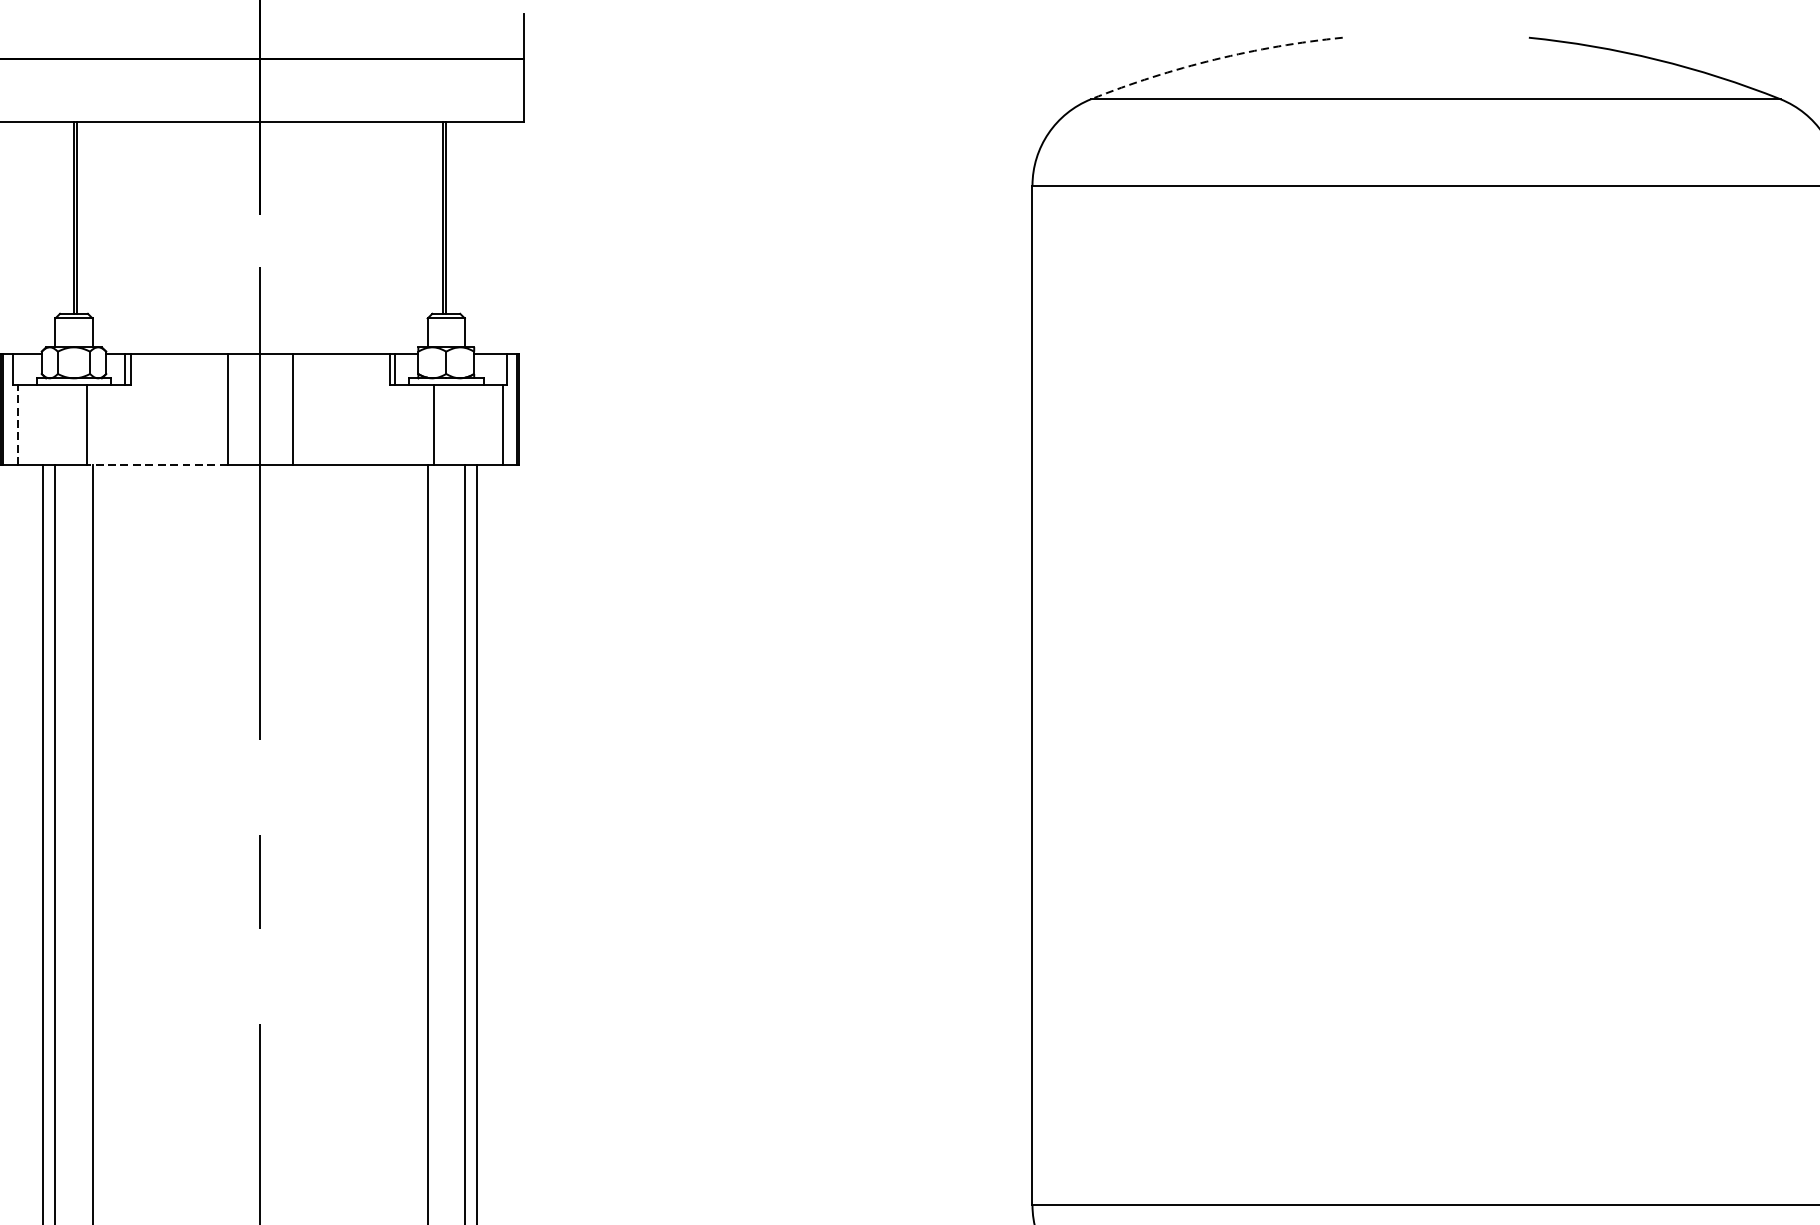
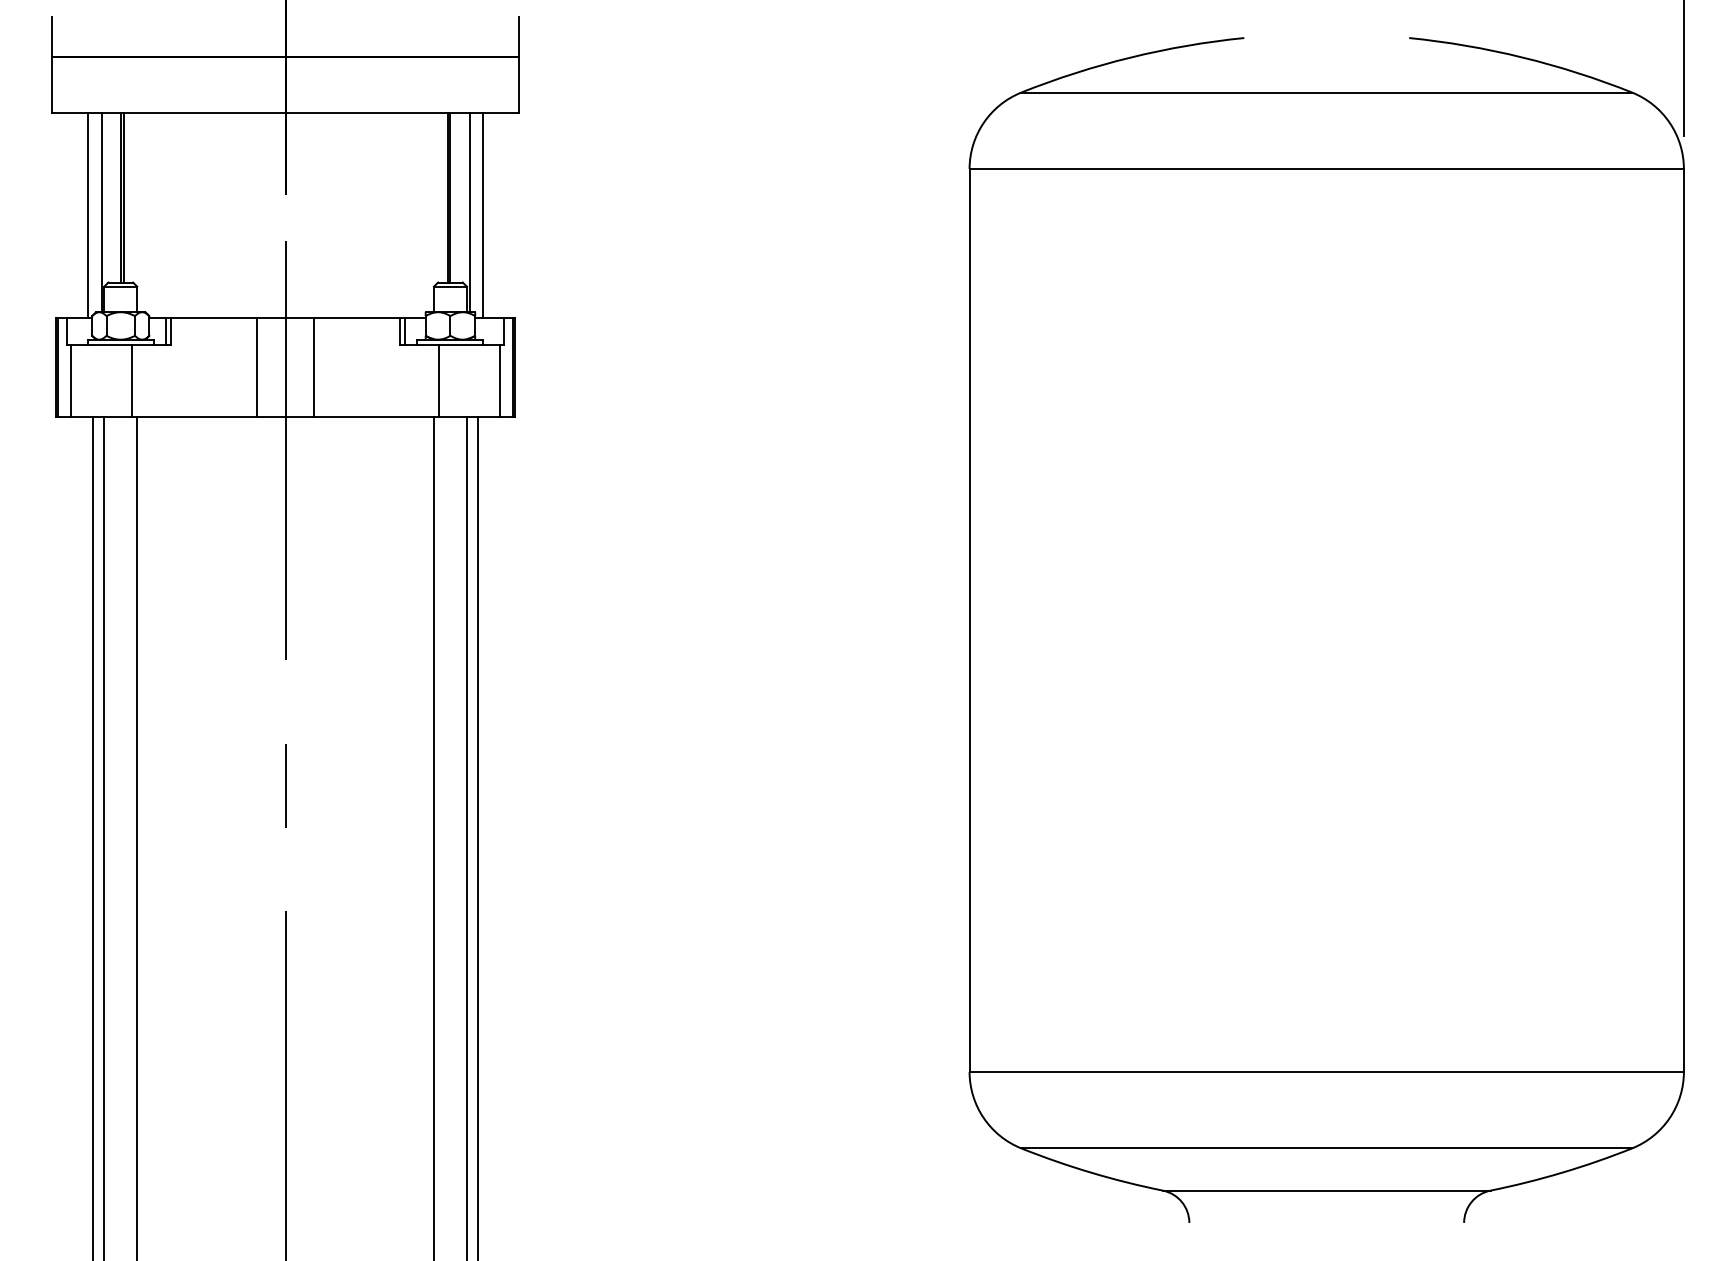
arc: (1215, 59) -> (1131, 57), dashed -> solid
line: (52, 234) -> (101, 212), added
line: (467, 234) -> (469, 212), added
line: (36, 238) -> (87, 215), added
line: (483, 238) -> (483, 215), added
line: (17, 424) -> (70, 380), dashed -> solid
line: (157, 465) -> (194, 416), dashed -> solid

